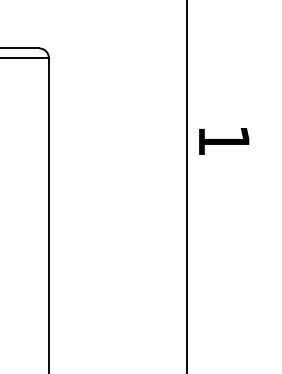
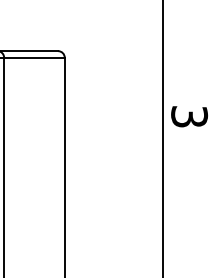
text: (224, 140) -> (189, 116), 1 -> 3

